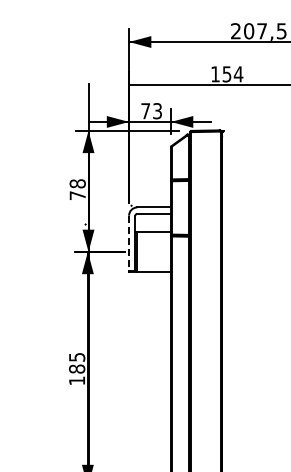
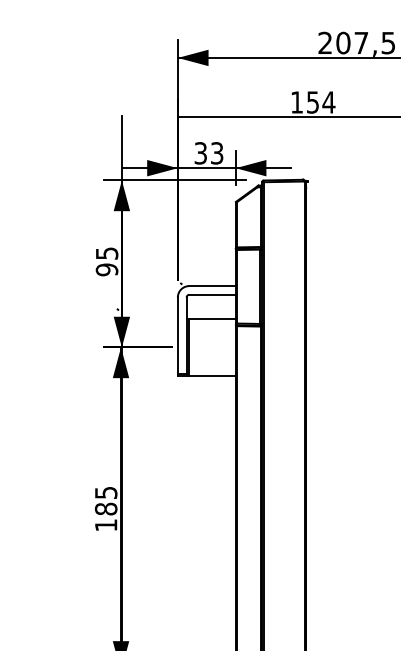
text: (145, 111) -> (200, 153), 73 -> 33
text: (77, 189) -> (106, 261), 78 -> 95
line: (129, 243) -> (178, 335), dashed -> solid

